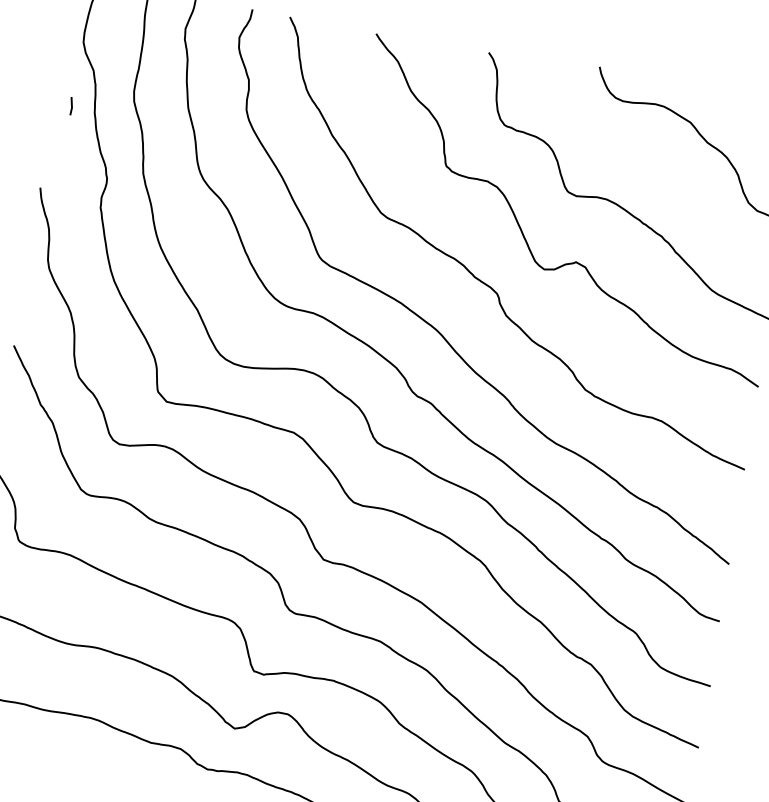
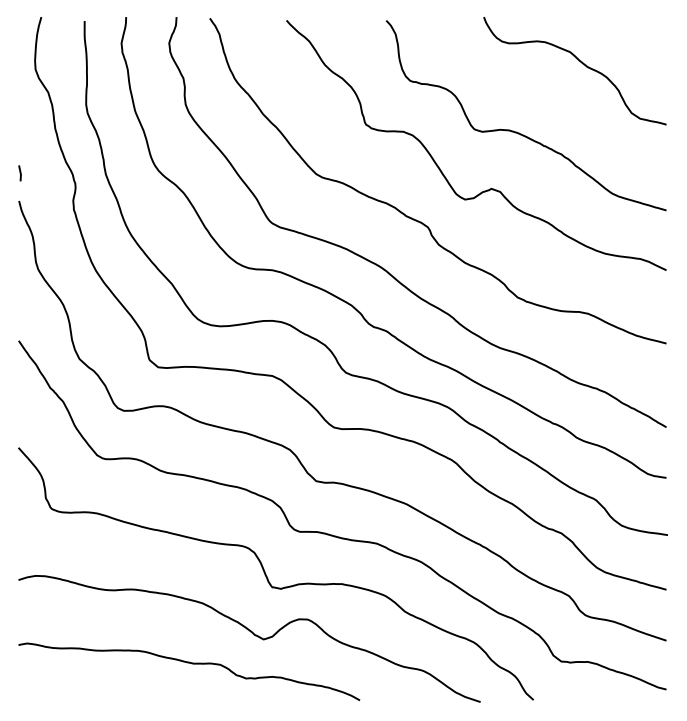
line: (70, 106) -> (19, 173), moved

